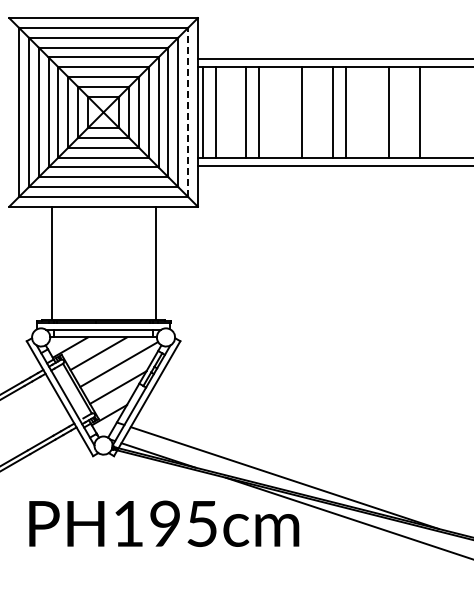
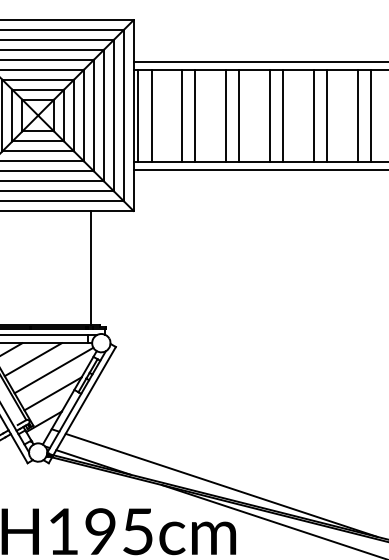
line: (188, 111) -> (124, 114), dashed -> solid
line: (289, 111) -> (226, 114), added
line: (376, 111) -> (314, 114), added
line: (432, 111) -> (370, 114), added

